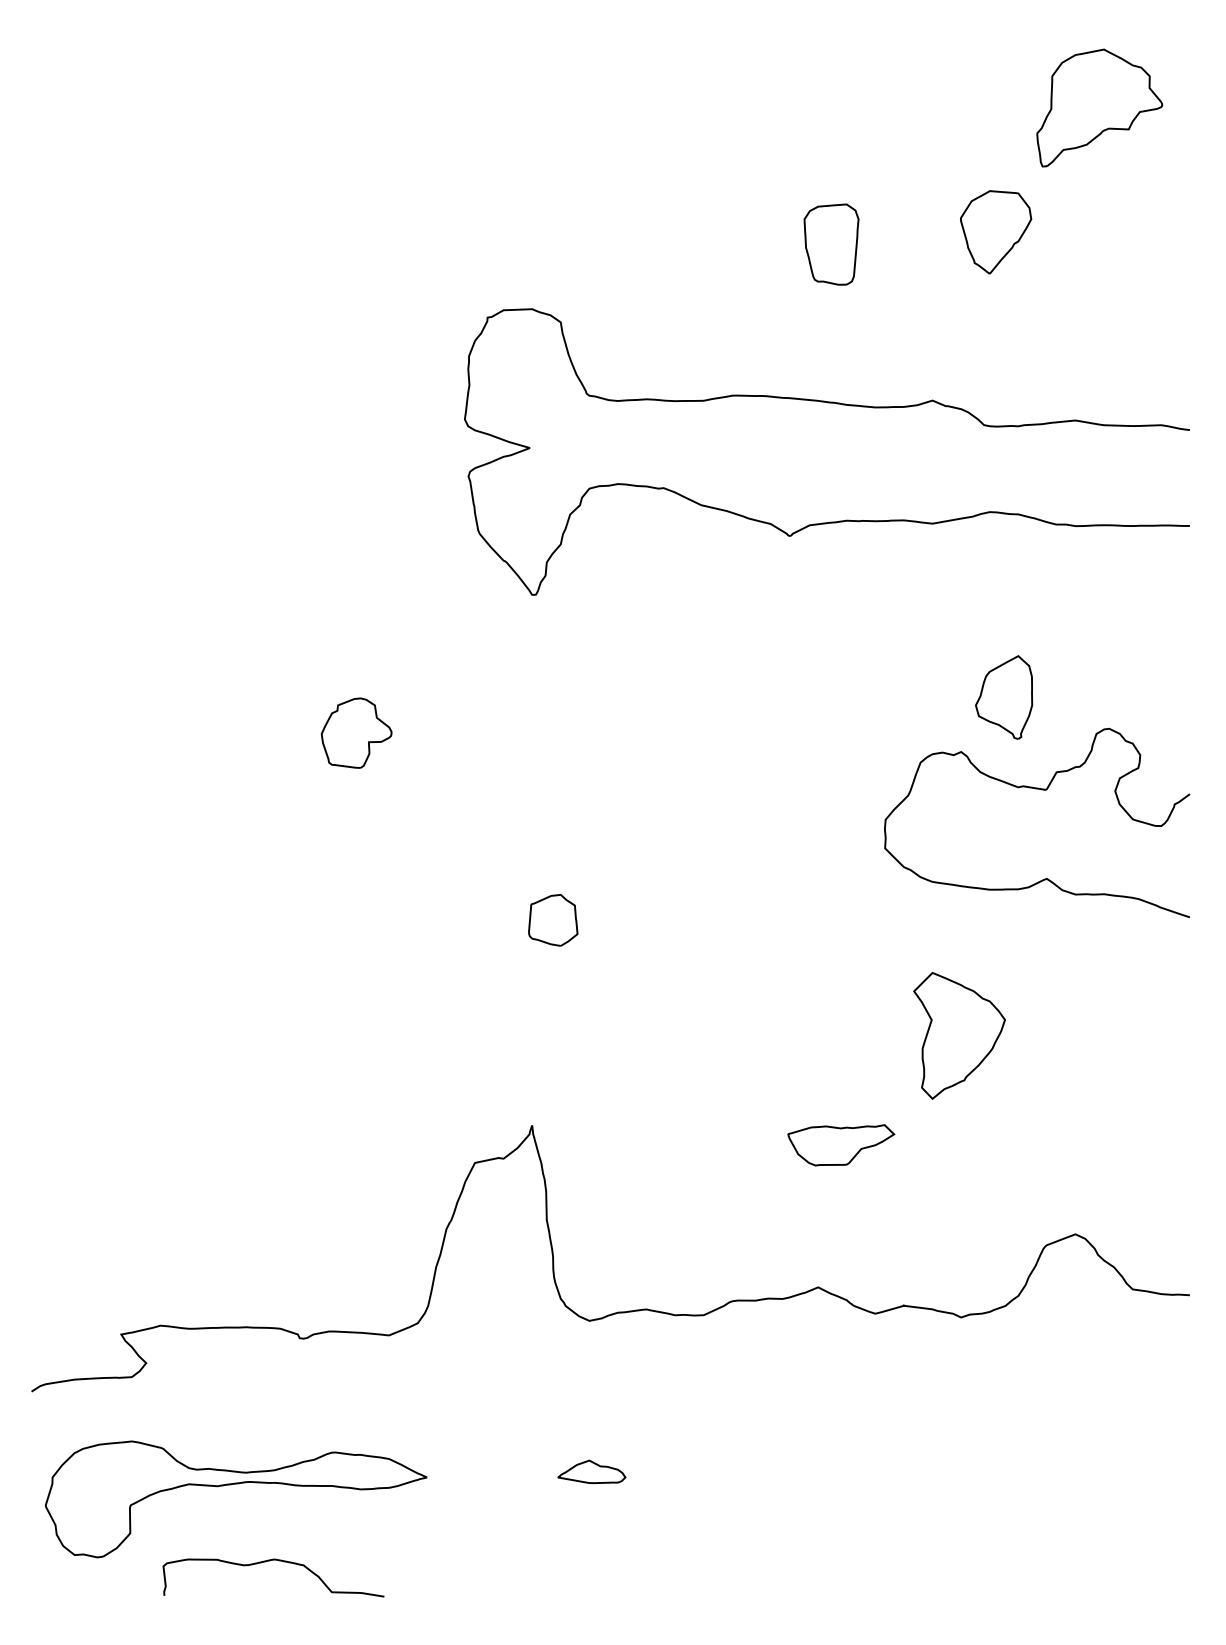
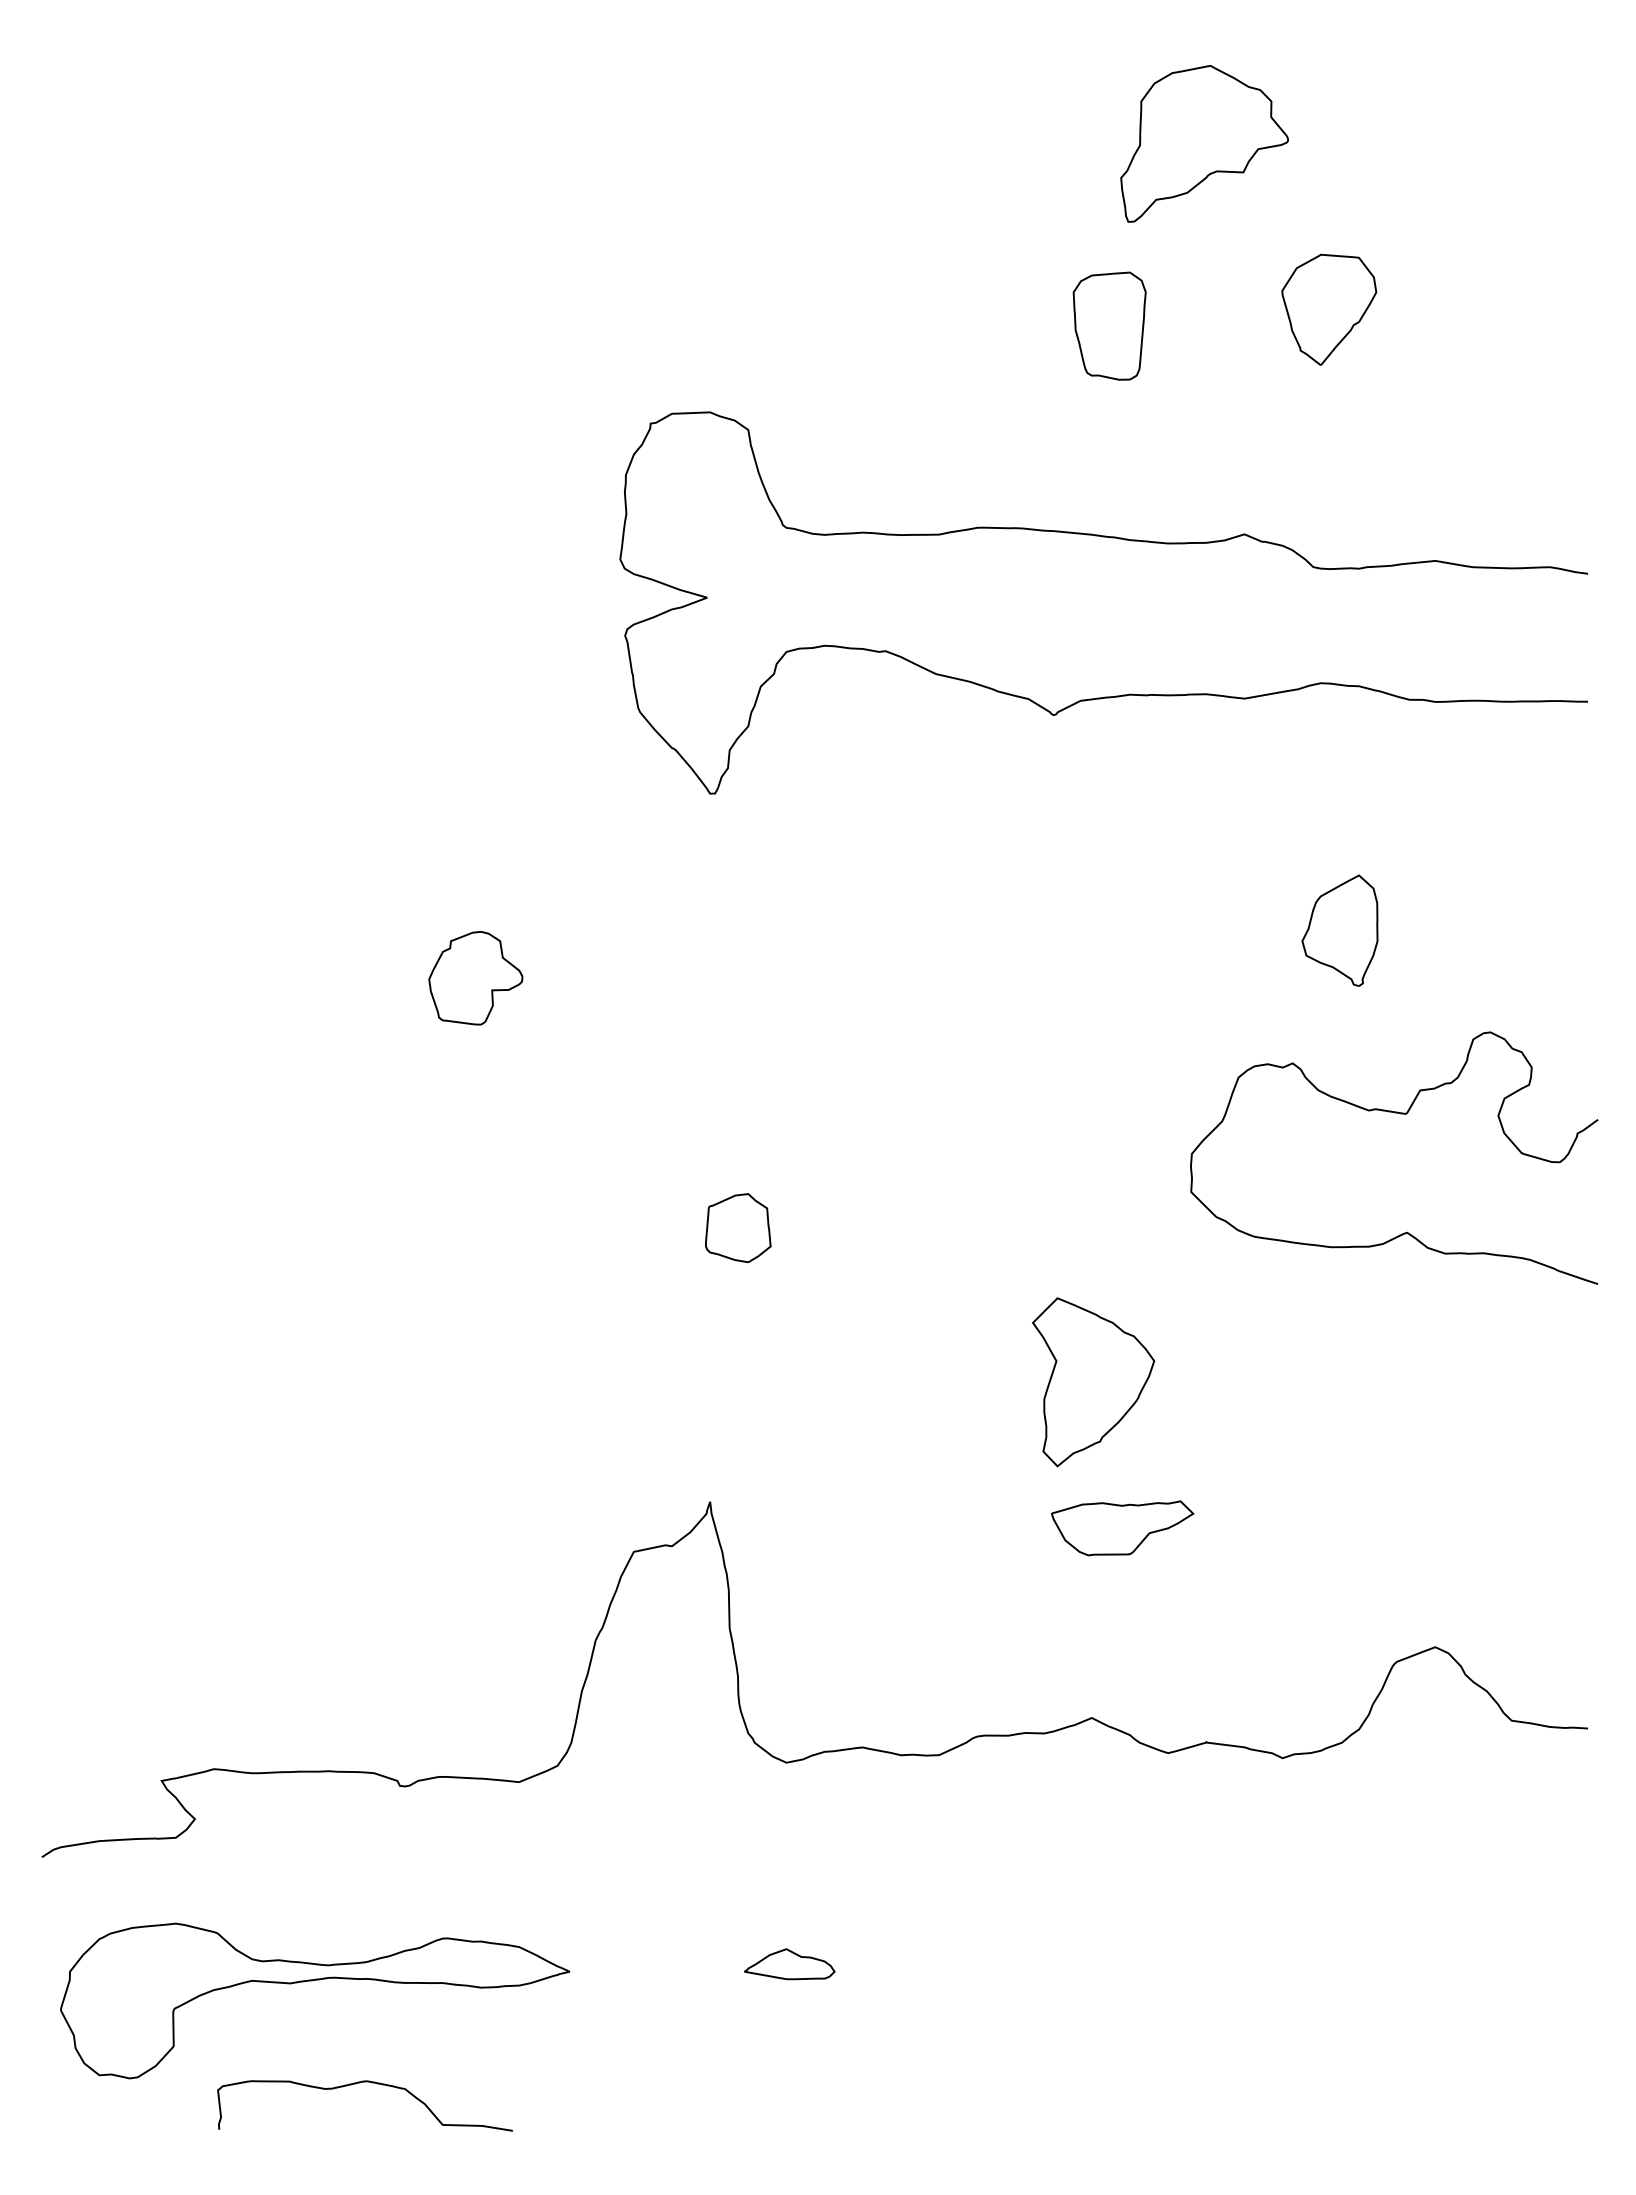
part: (1099, 107) -> (1204, 143), moved
curve: (1041, 790) -> (1400, 1114), moved
part: (959, 1036) -> (1093, 1382), moved

